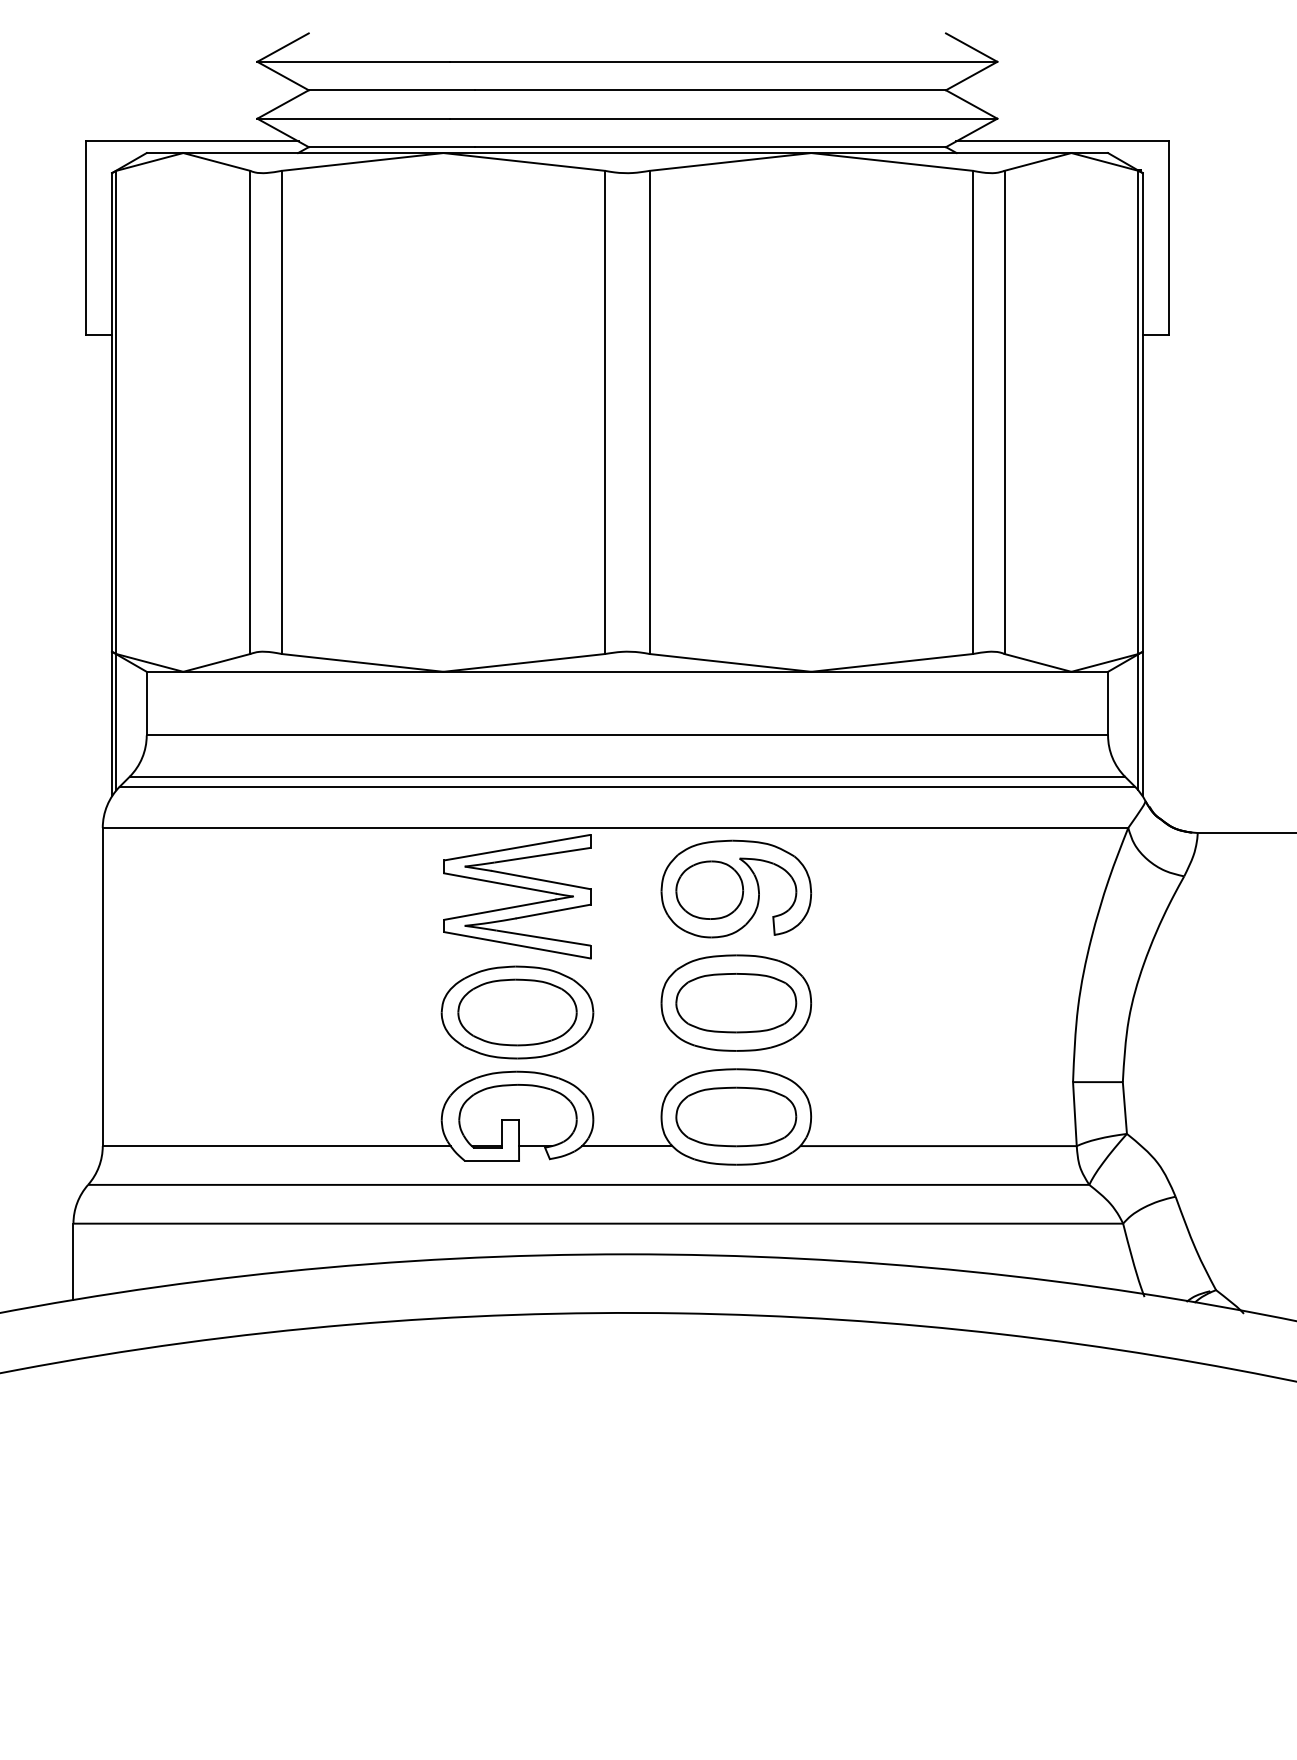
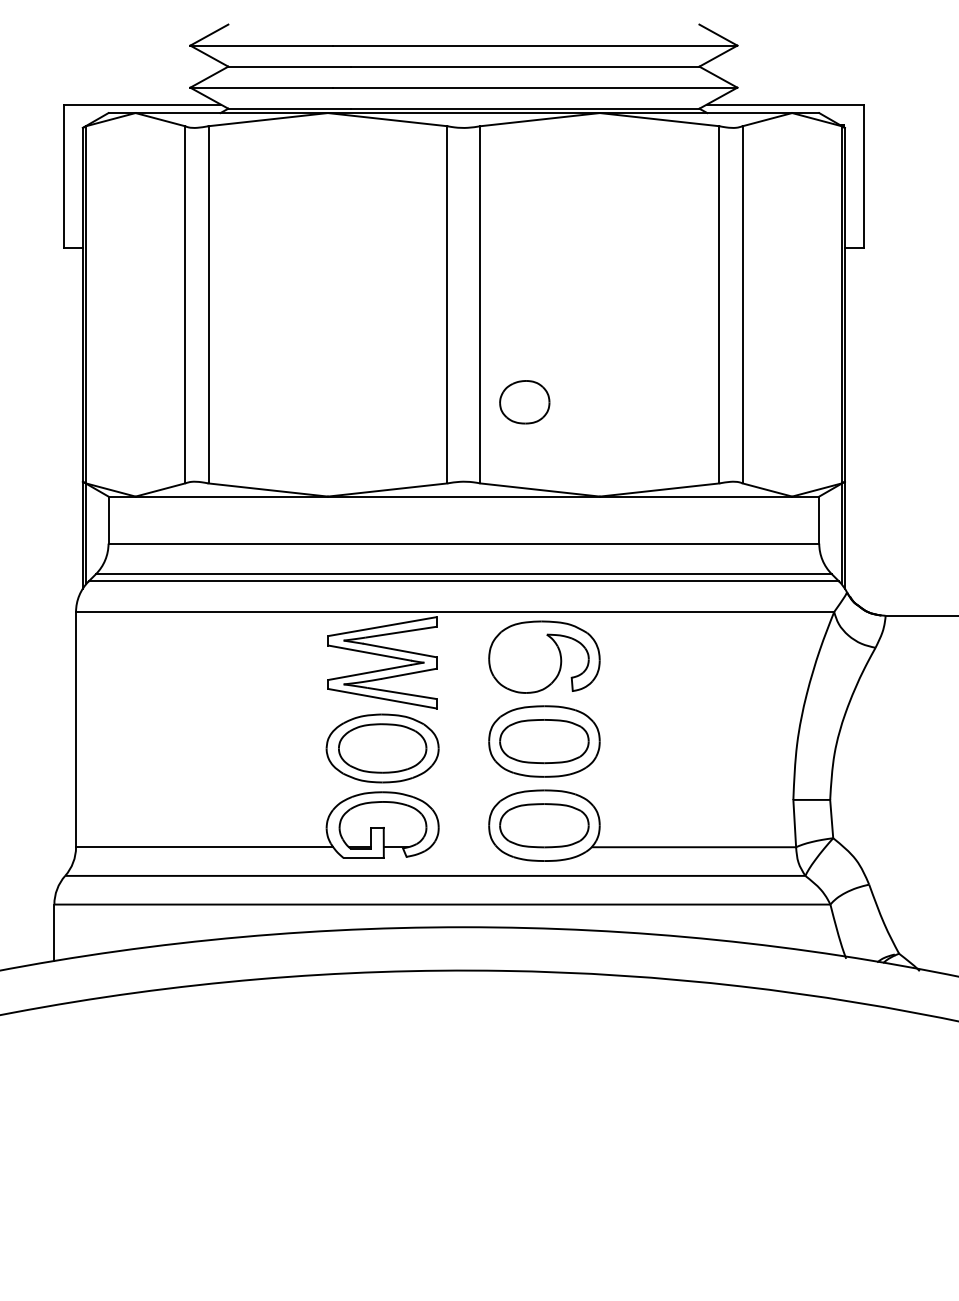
part: (709, 889) -> (524, 401), moved
line: (626, 1146) -> (463, 847), removed

